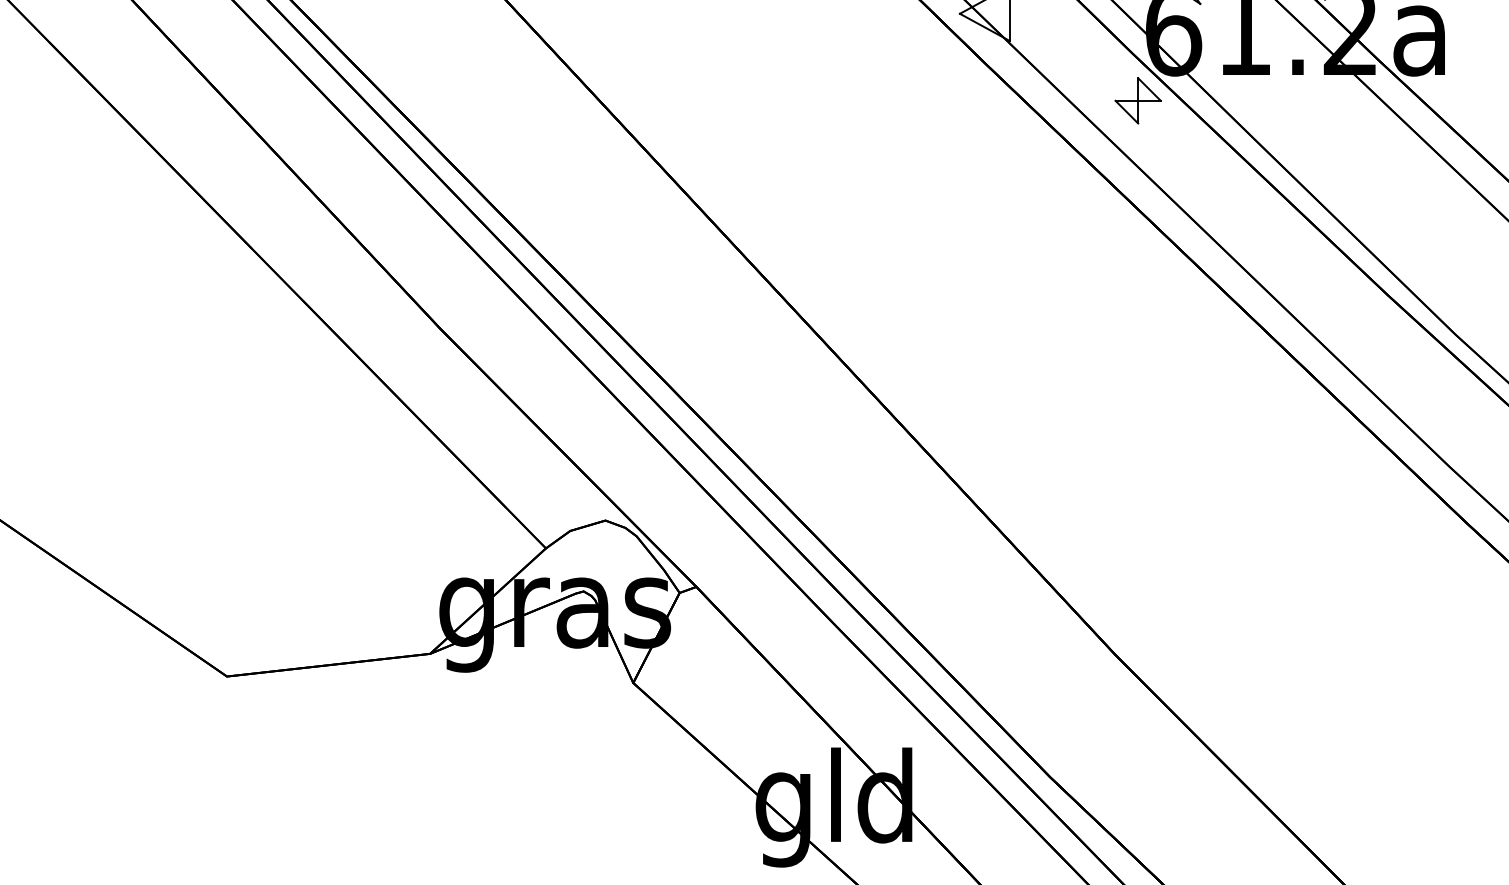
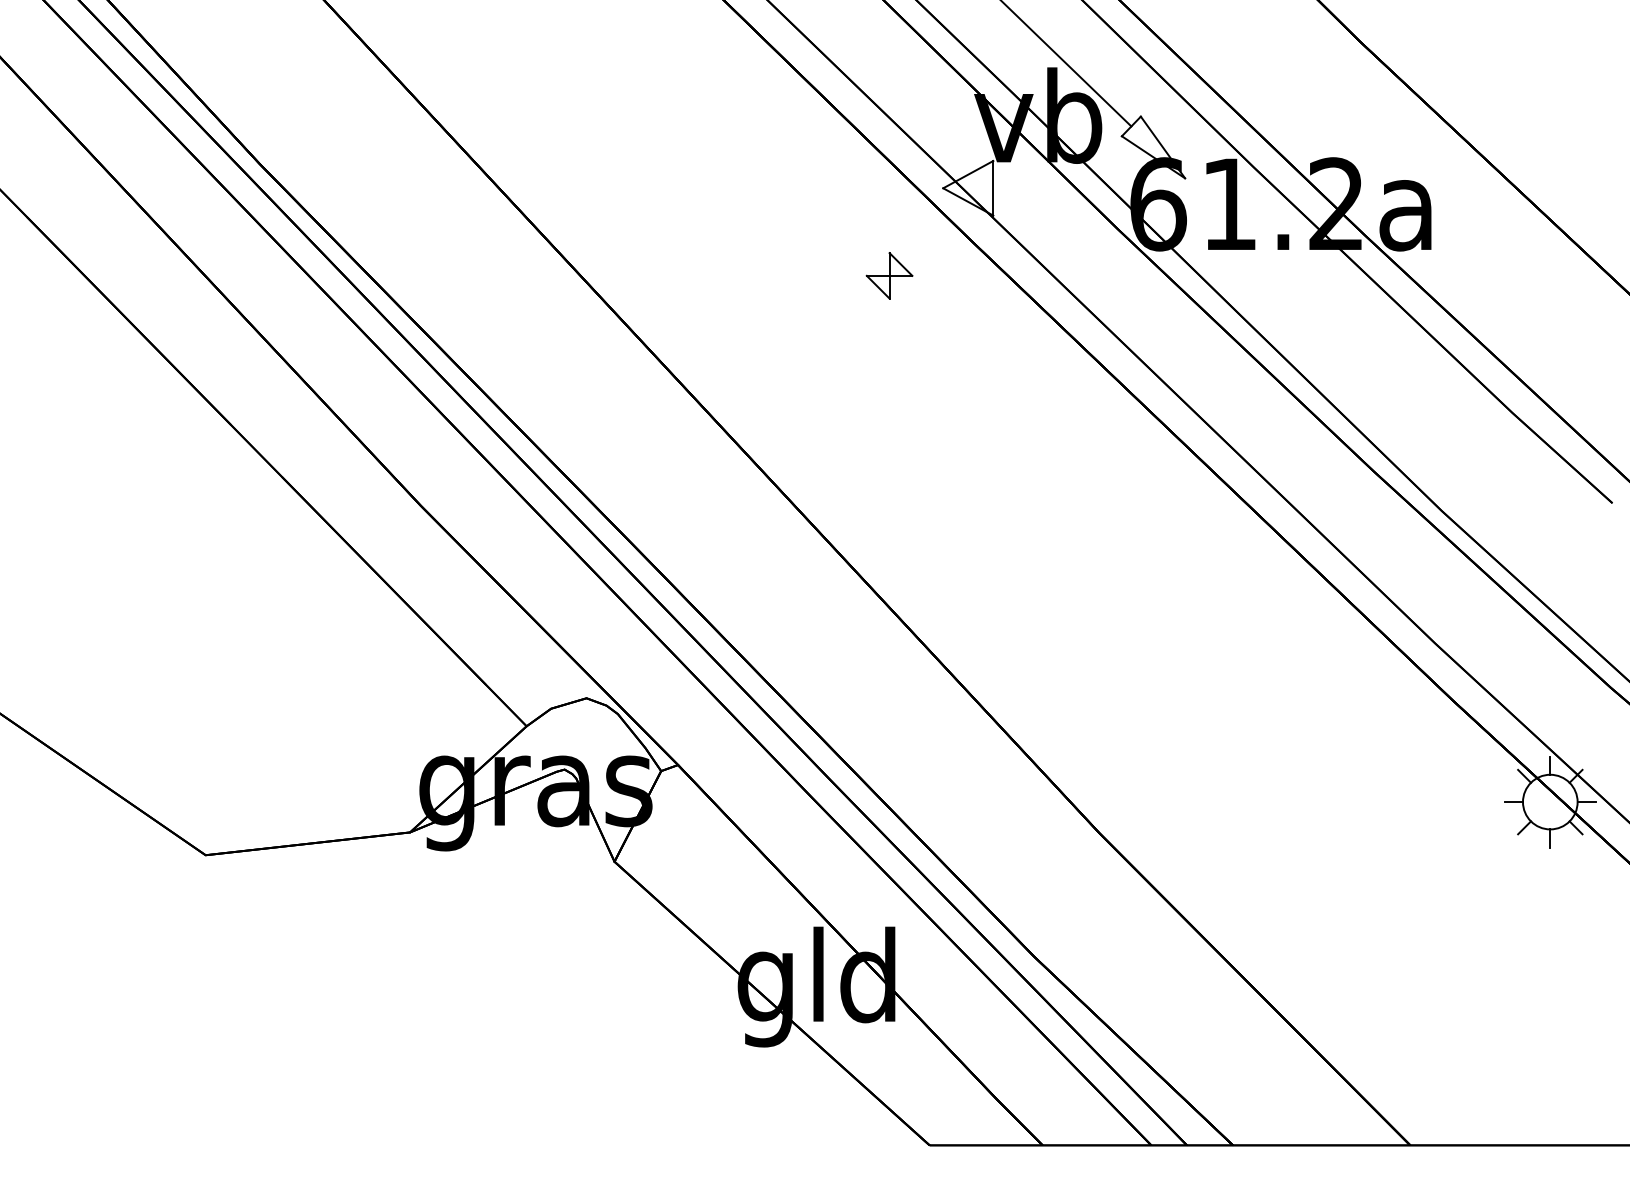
part: (1138, 100) -> (889, 275), moved

